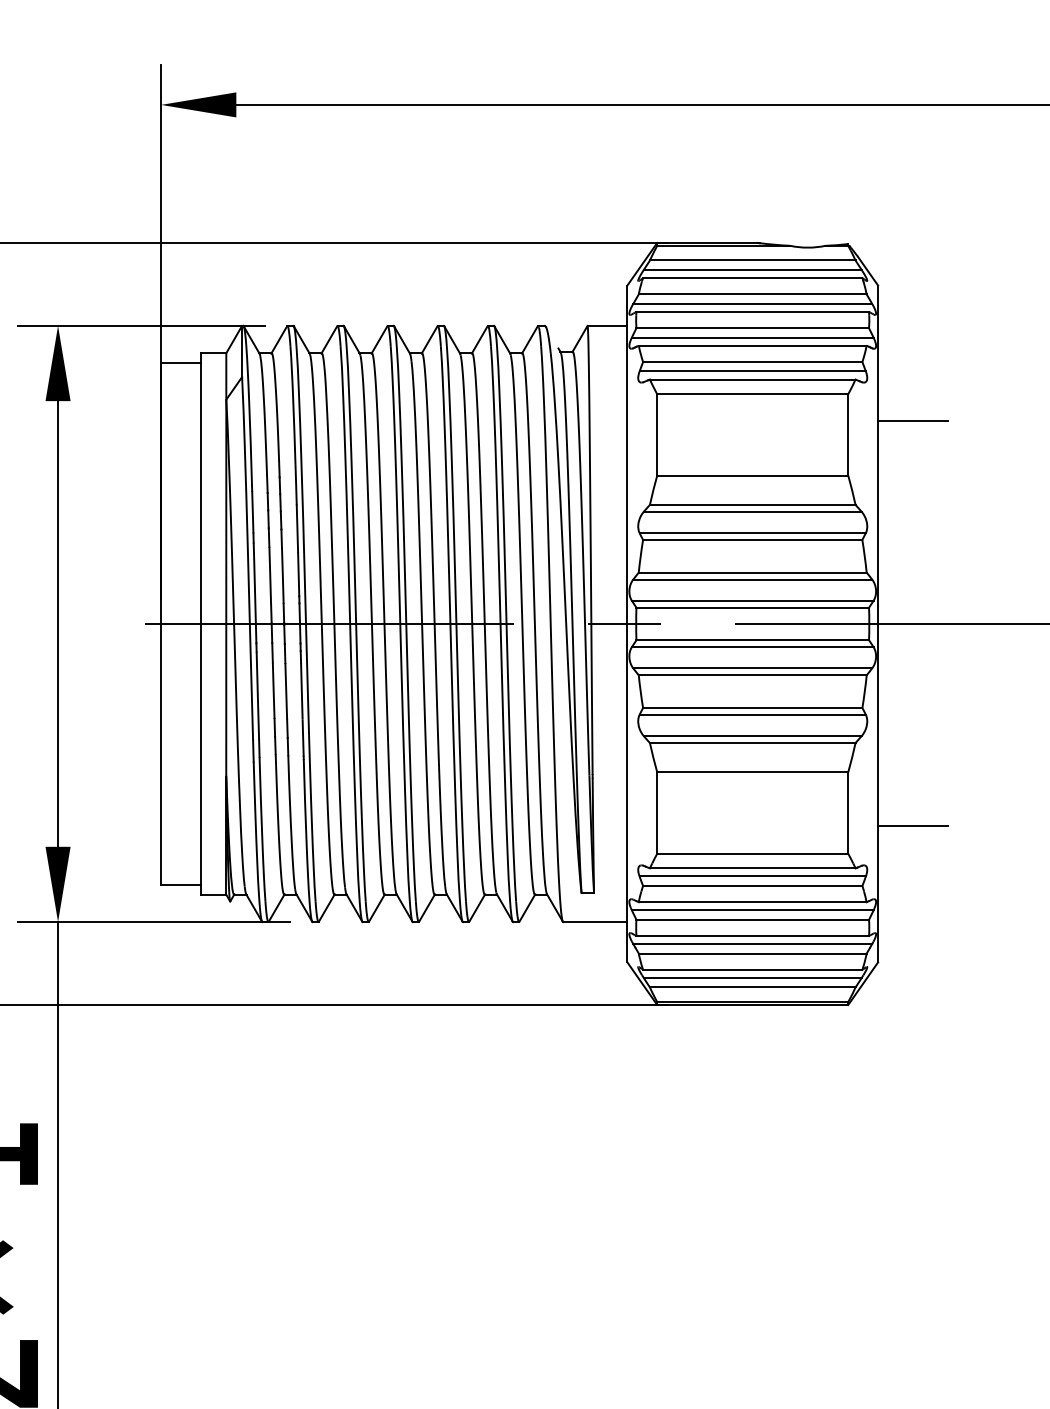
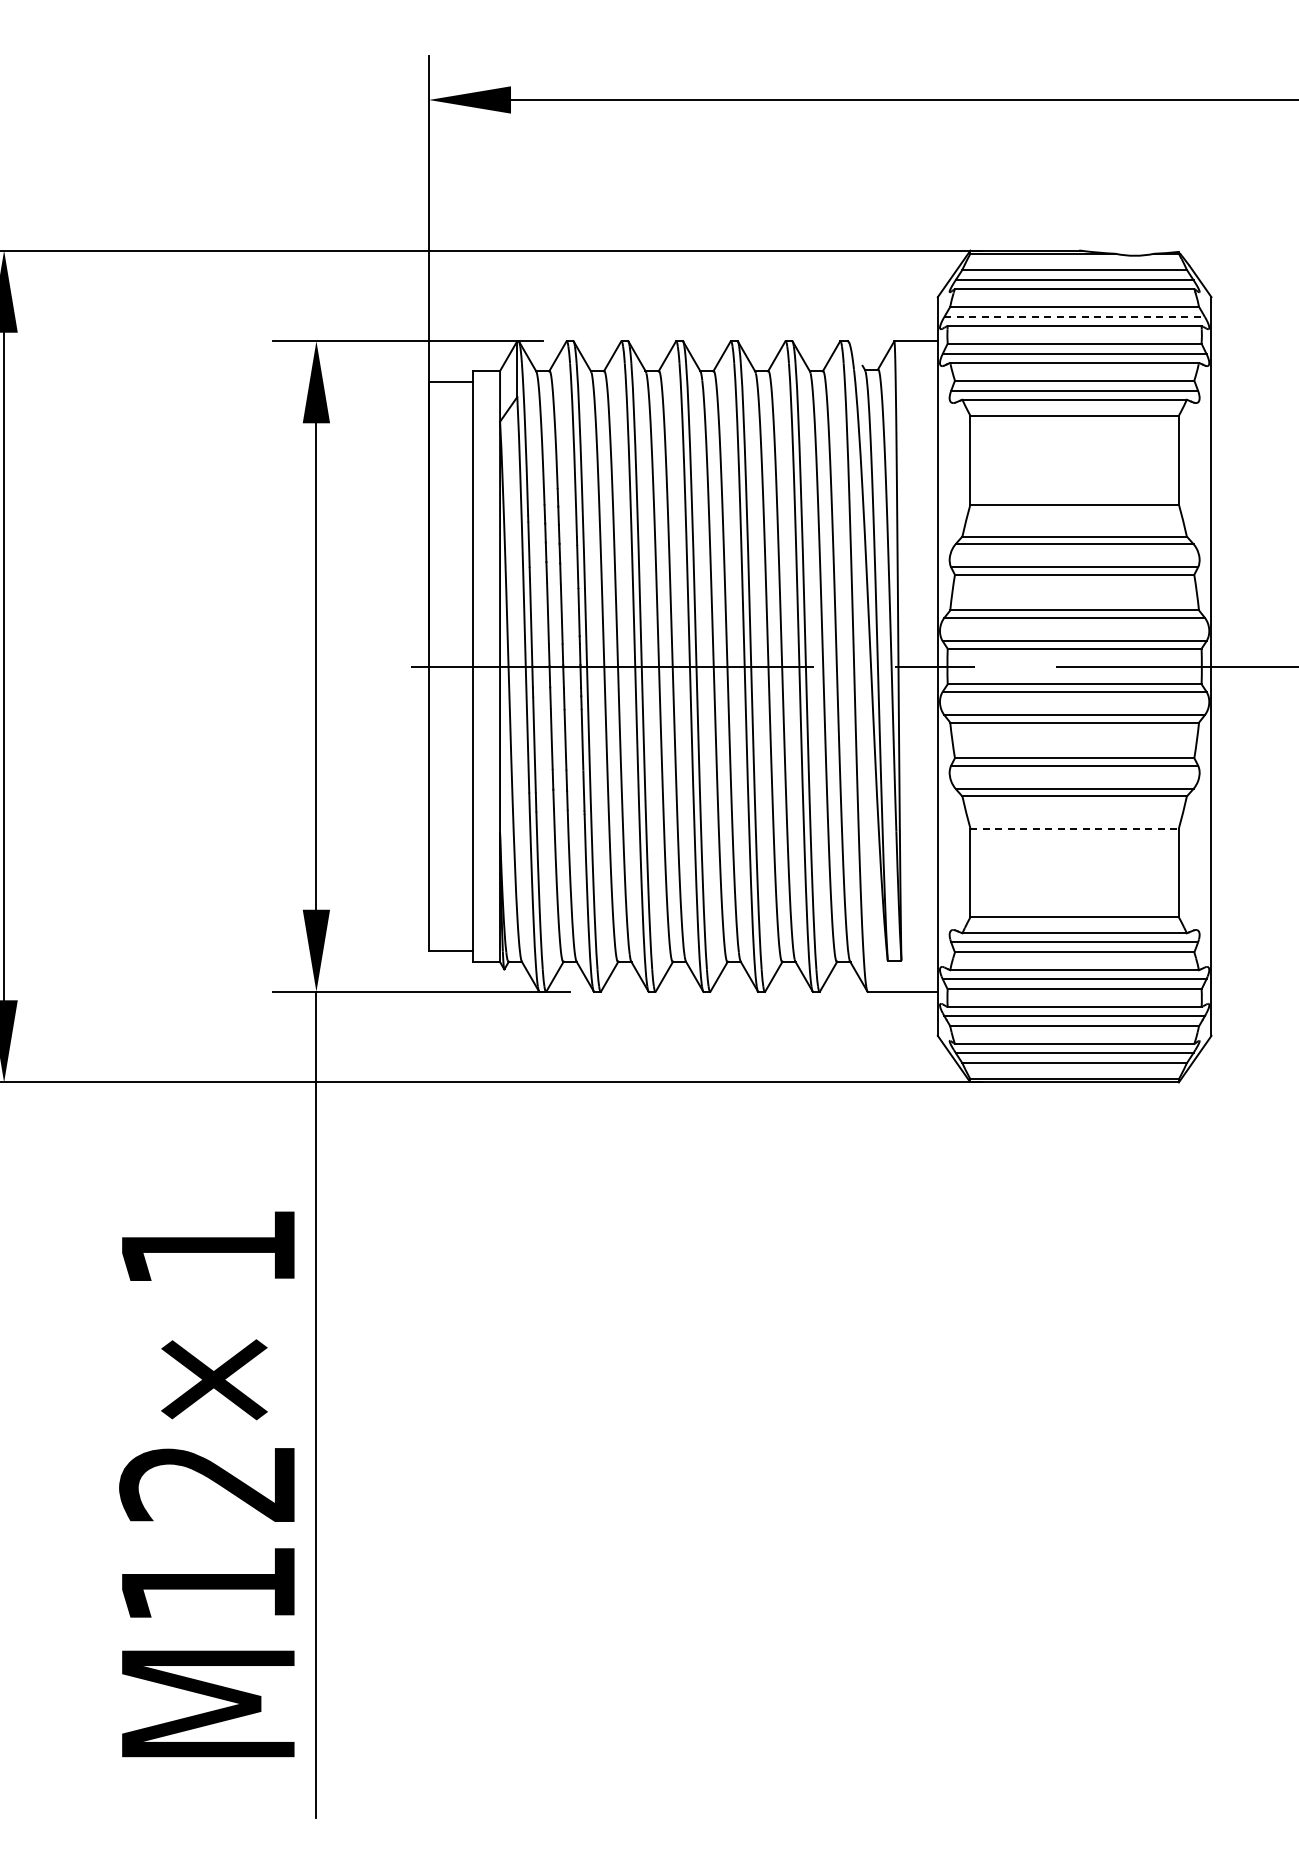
line: (753, 304) -> (1075, 317), solid -> dashed
line: (912, 420) -> (1249, 444), removed
line: (753, 772) -> (1075, 828), solid -> dashed
line: (912, 825) -> (1249, 886), removed

